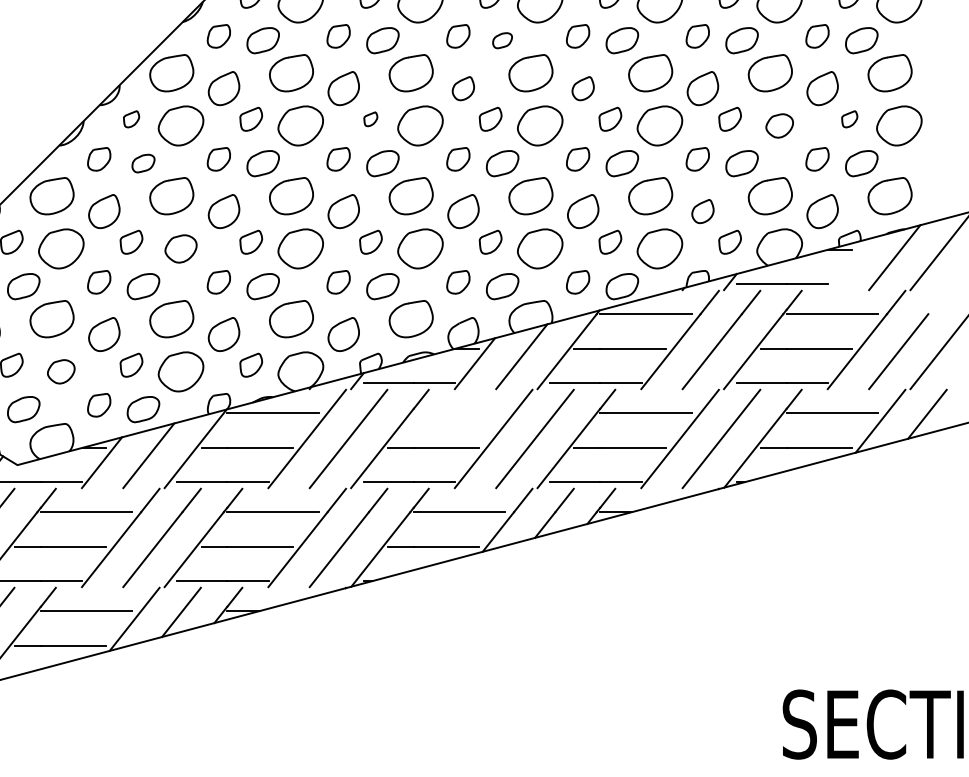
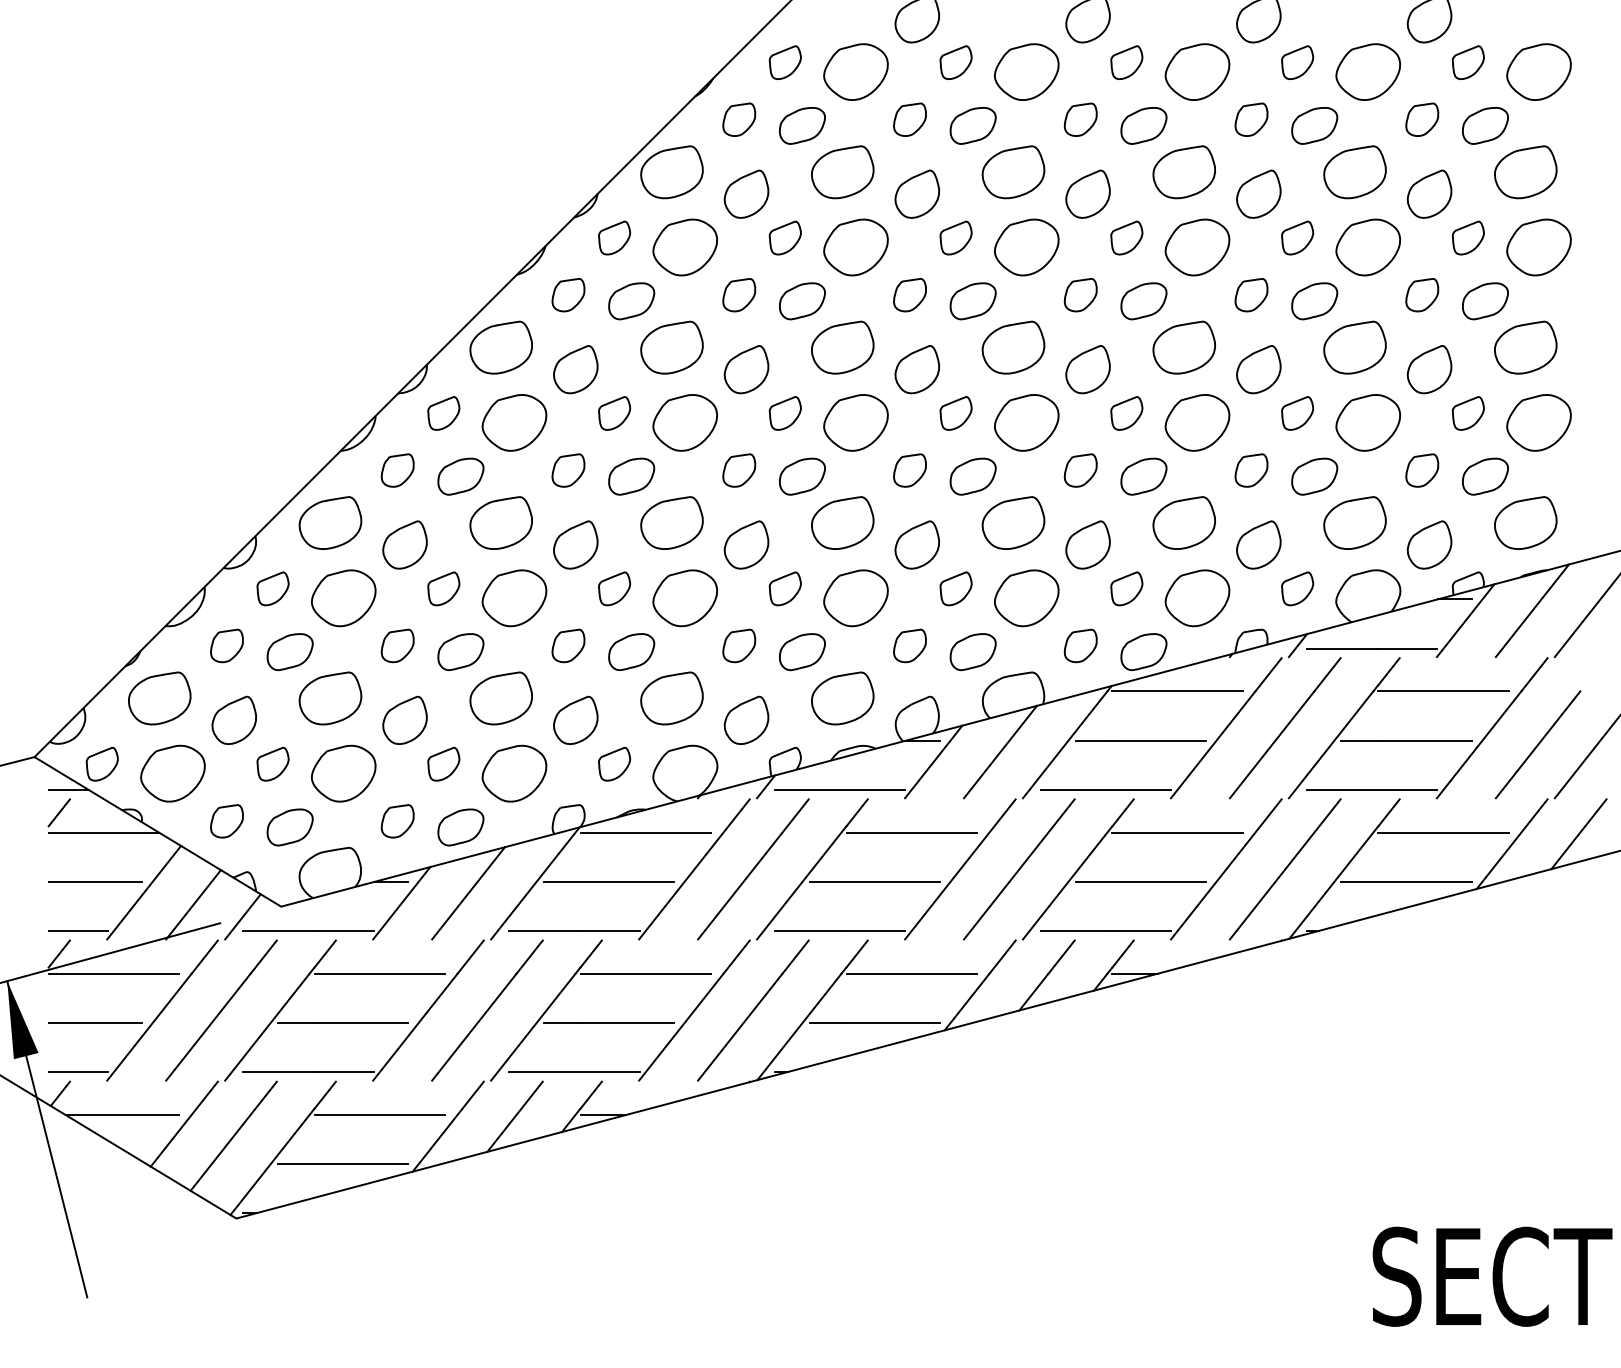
part: (502, 40) -> (972, 301), size x1.67
part: (462, 88) -> (916, 369), size x1.43
part: (582, 88) -> (1087, 369), size x1.43
part: (131, 119) -> (443, 413), size x1.43
part: (370, 119) -> (784, 413), size x1.67
part: (849, 119) -> (1467, 413), size x1.43
part: (779, 125) -> (1368, 422), size x1.67
part: (143, 163) -> (460, 476), size x1.43
part: (702, 211) -> (1258, 544), size x1.43
part: (181, 249) -> (514, 598), size x1.43
line: (847, 264) -> (1465, 620), added
part: (61, 371) -> (343, 773), size x1.67
line: (459, 413) -> (911, 832), added

